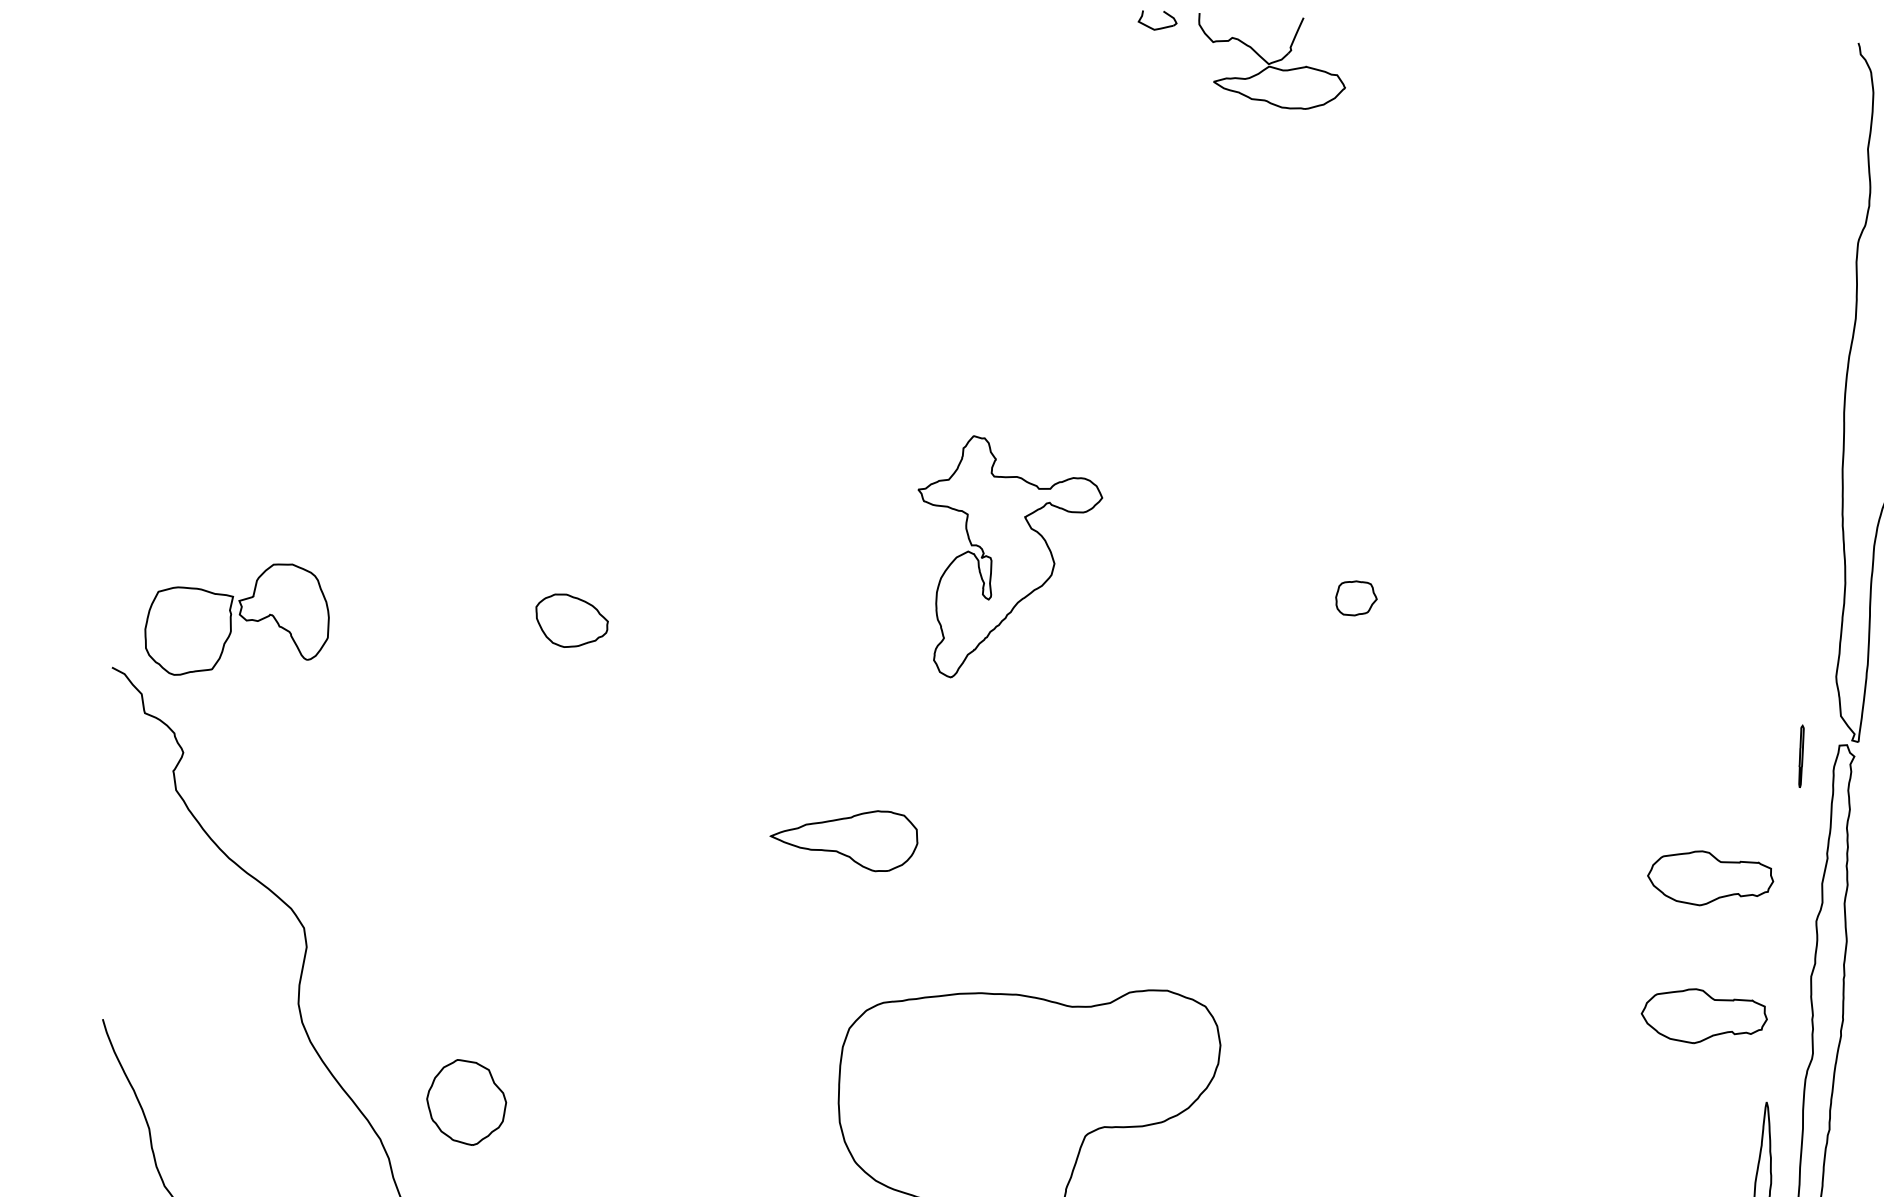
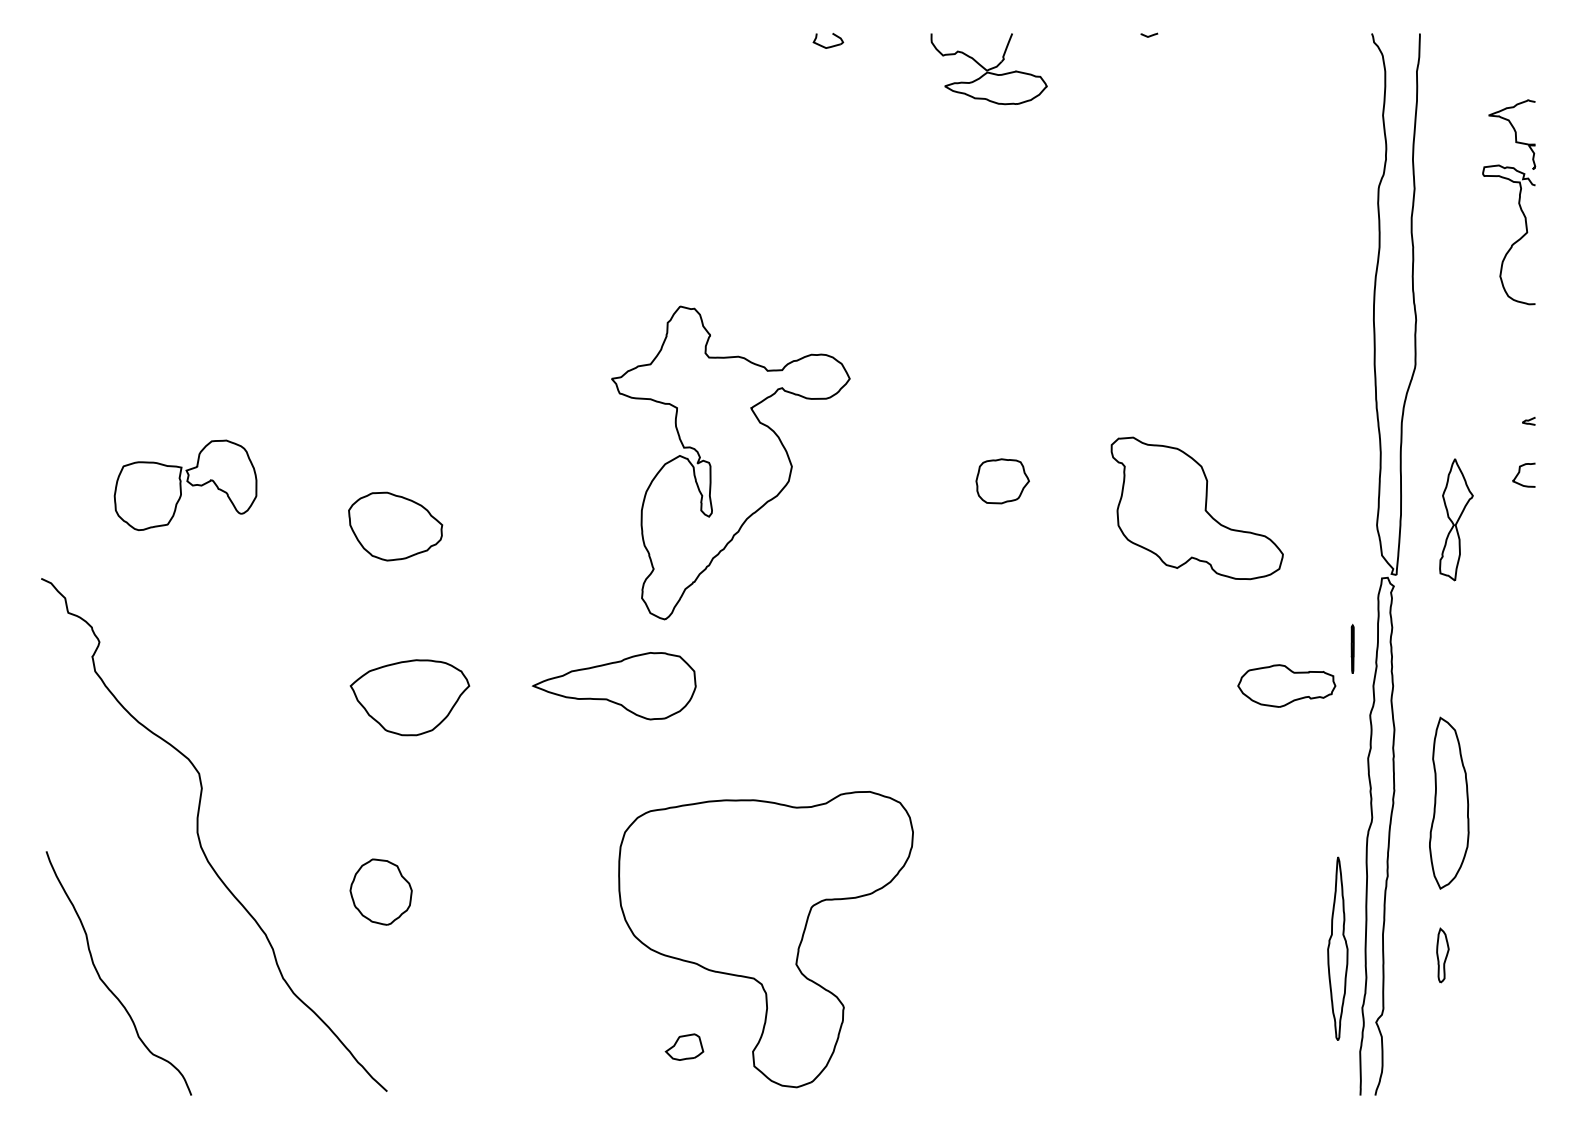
curve: (1571, 32) -> (1149, 35), added
part: (1270, 62) -> (988, 69), moved
part: (1006, 558) -> (730, 462), size x1.67
part: (1356, 598) -> (1002, 481), size x1.67
part: (237, 618) -> (185, 484), moved
part: (571, 621) -> (395, 526), size x1.67
part: (1604, 644) -> (1196, 508), added
line: (1801, 755) -> (1352, 648), moved
part: (843, 839) -> (613, 686), size x1.43
part: (579, 842) -> (409, 697), added
part: (1703, 1015) -> (1286, 792), removed
part: (465, 1101) -> (380, 891), moved

